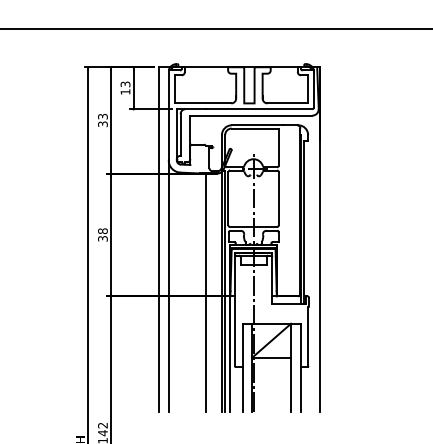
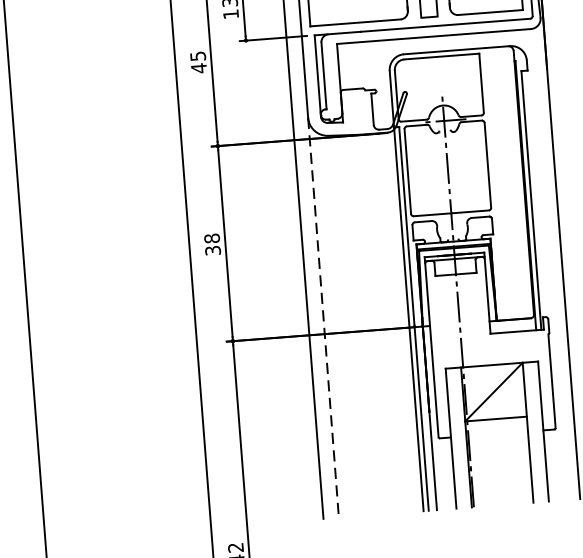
text: (102, 120) -> (197, 62), 33 -> 45
line: (168, 286) -> (323, 318), solid -> dashed
line: (205, 292) -> (382, 323), removed

